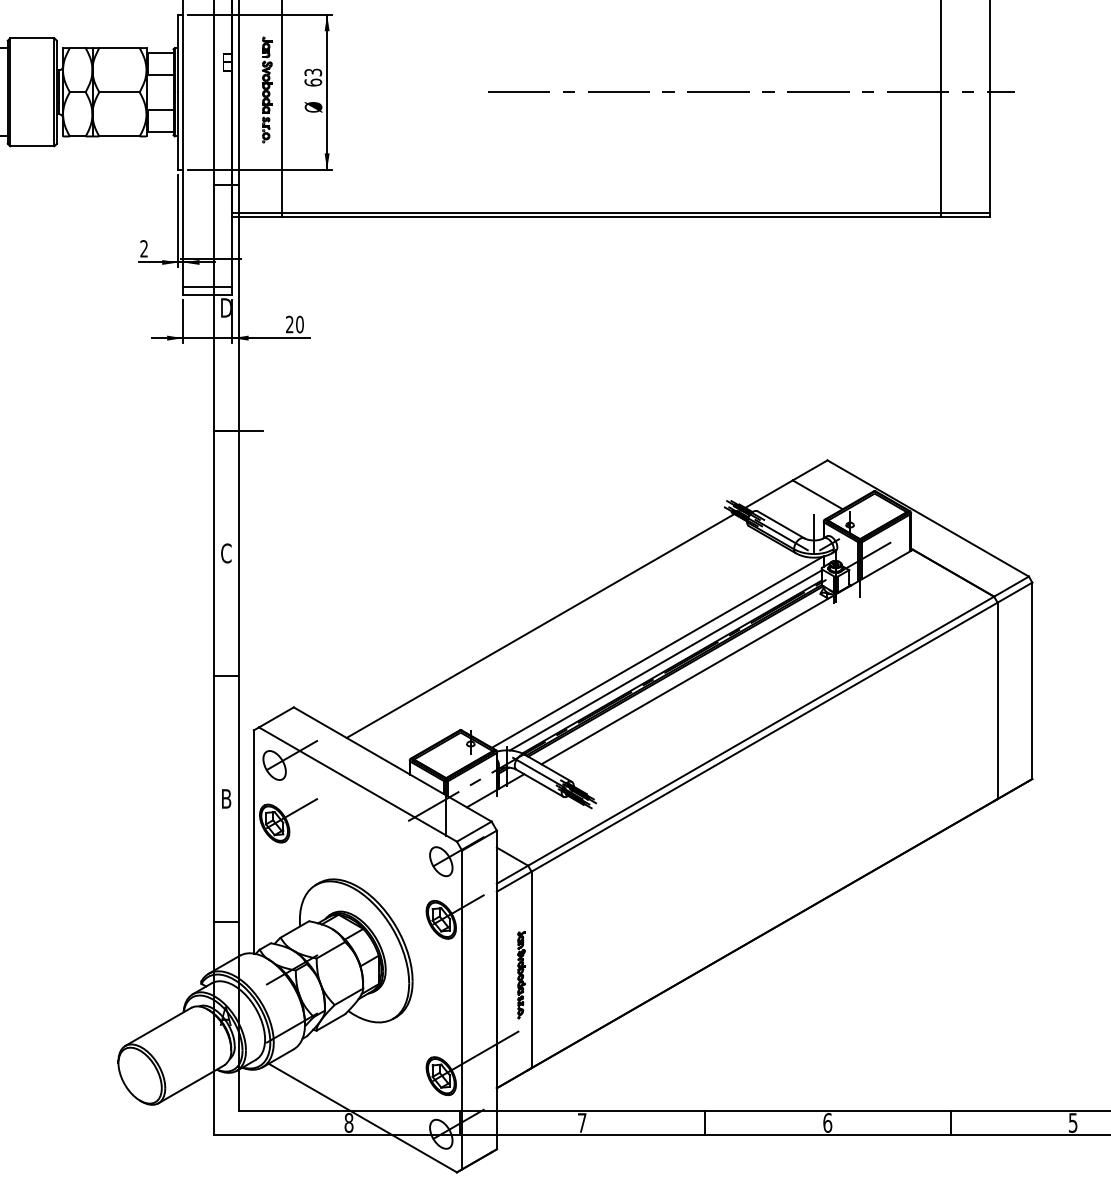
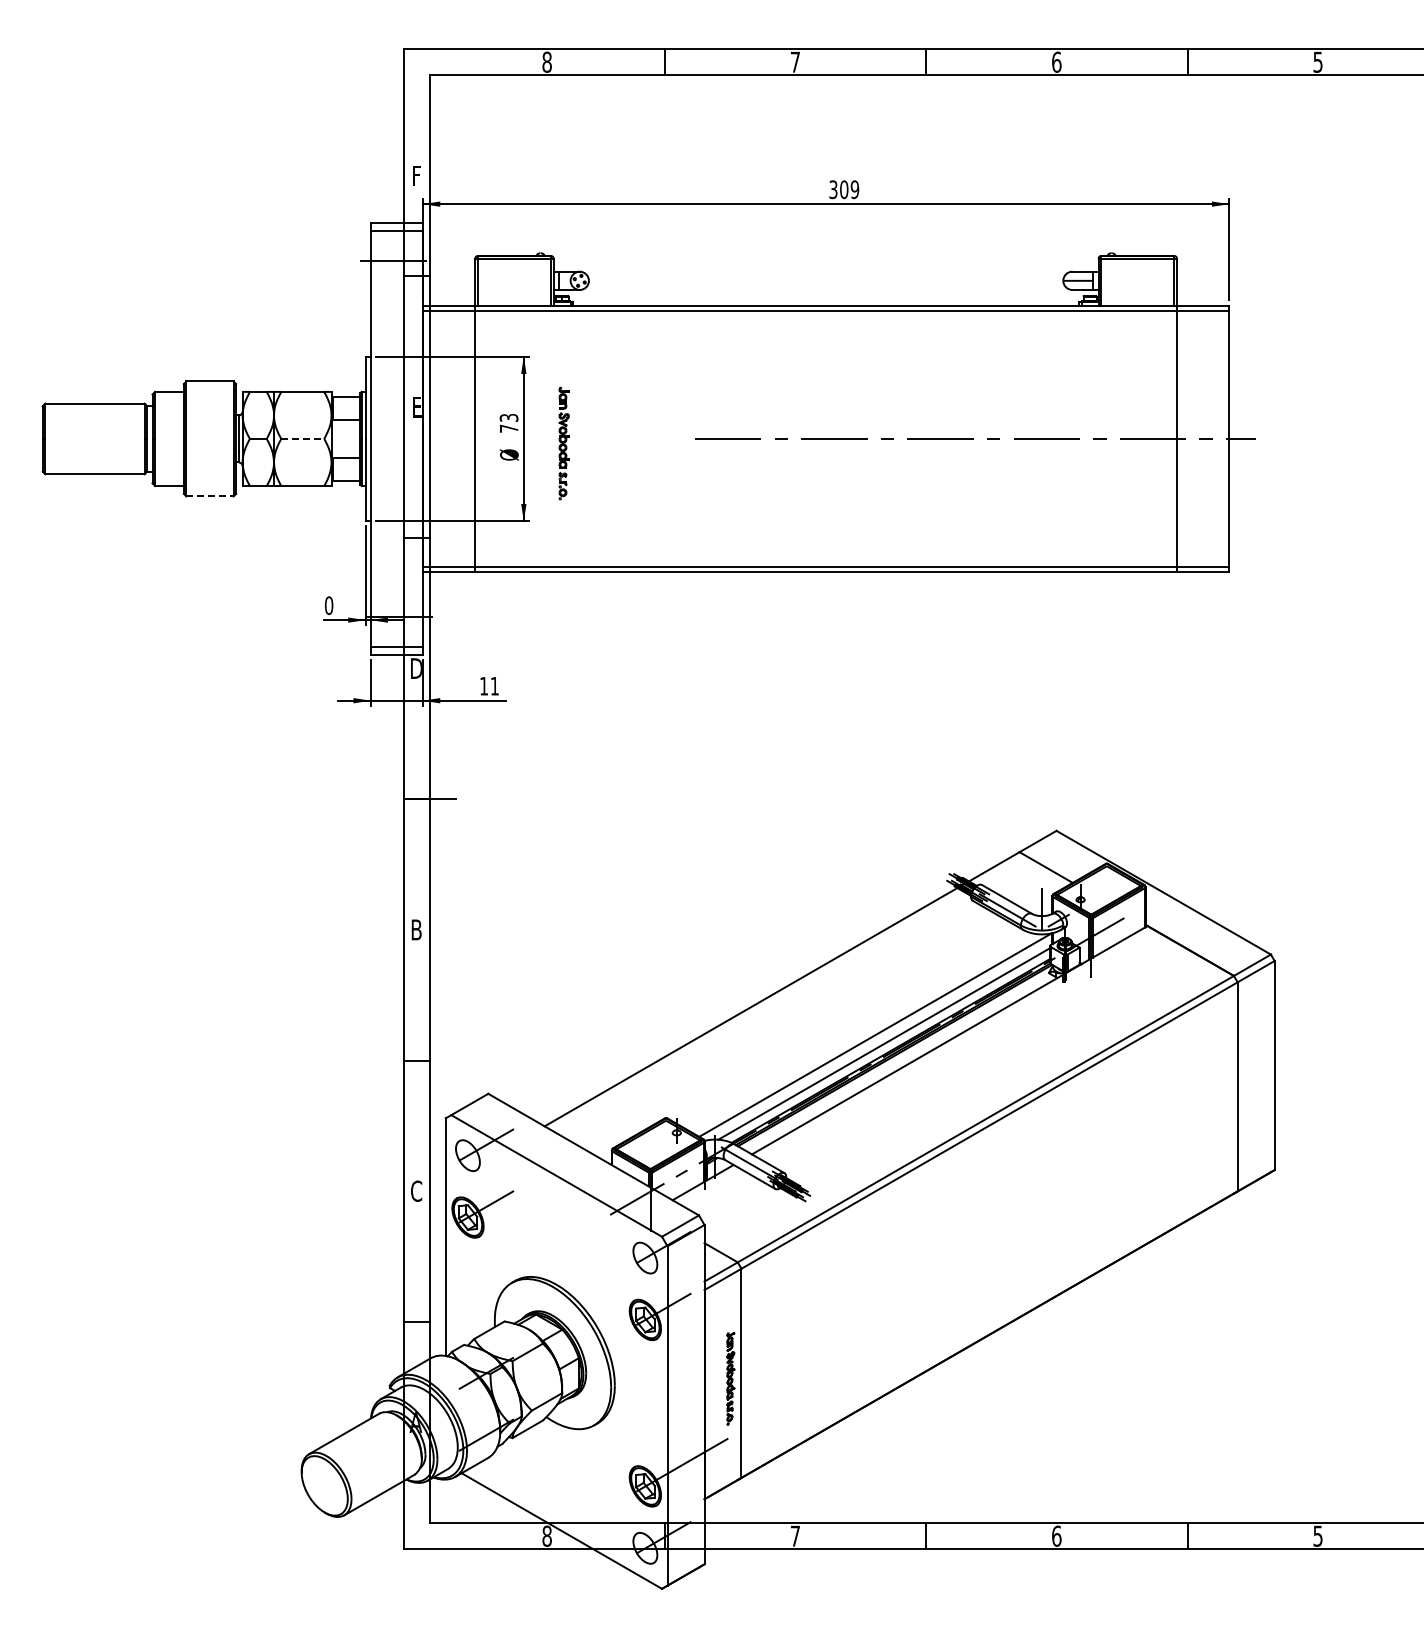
text: (312, 82) -> (508, 428), 63 -> 73
part: (266, 89) -> (563, 443), moved
line: (120, 91) -> (303, 438), solid -> dashed
line: (32, 146) -> (210, 496), solid -> dashed
text: (143, 248) -> (328, 605), 2 -> 0
text: (294, 323) -> (489, 685), 20 -> 11
text: (226, 553) -> (416, 929), C -> B
text: (226, 798) -> (416, 1190), B -> C

